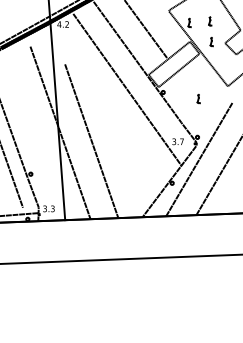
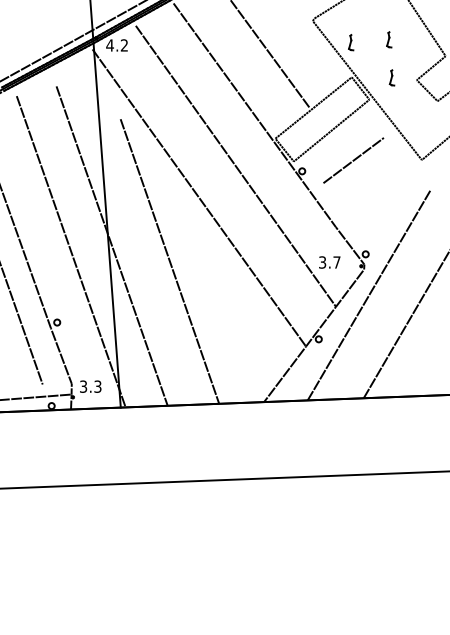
line: (190, 86) -> (352, 160), added
part: (198, 98) -> (367, 182), removed
line: (107, 106) -> (199, 197), added
line: (38, 135) -> (71, 250), added

